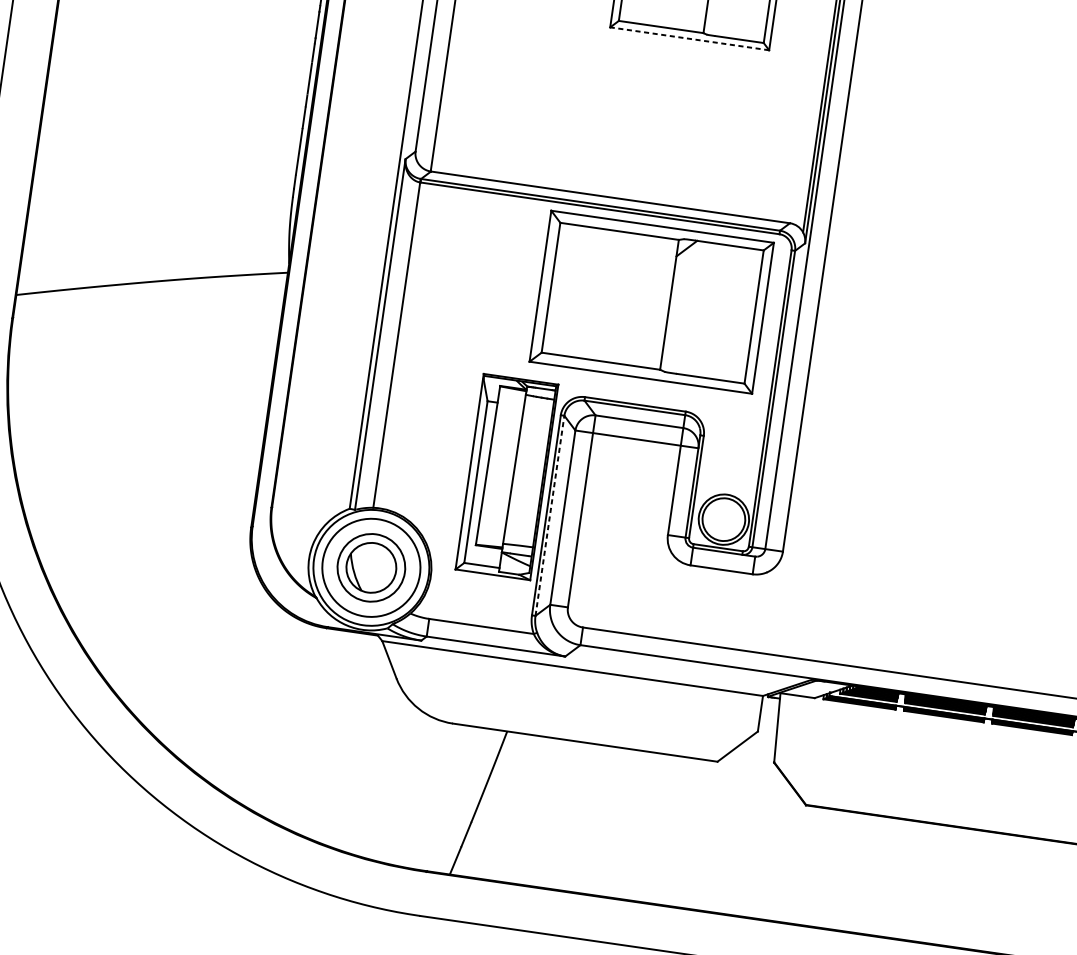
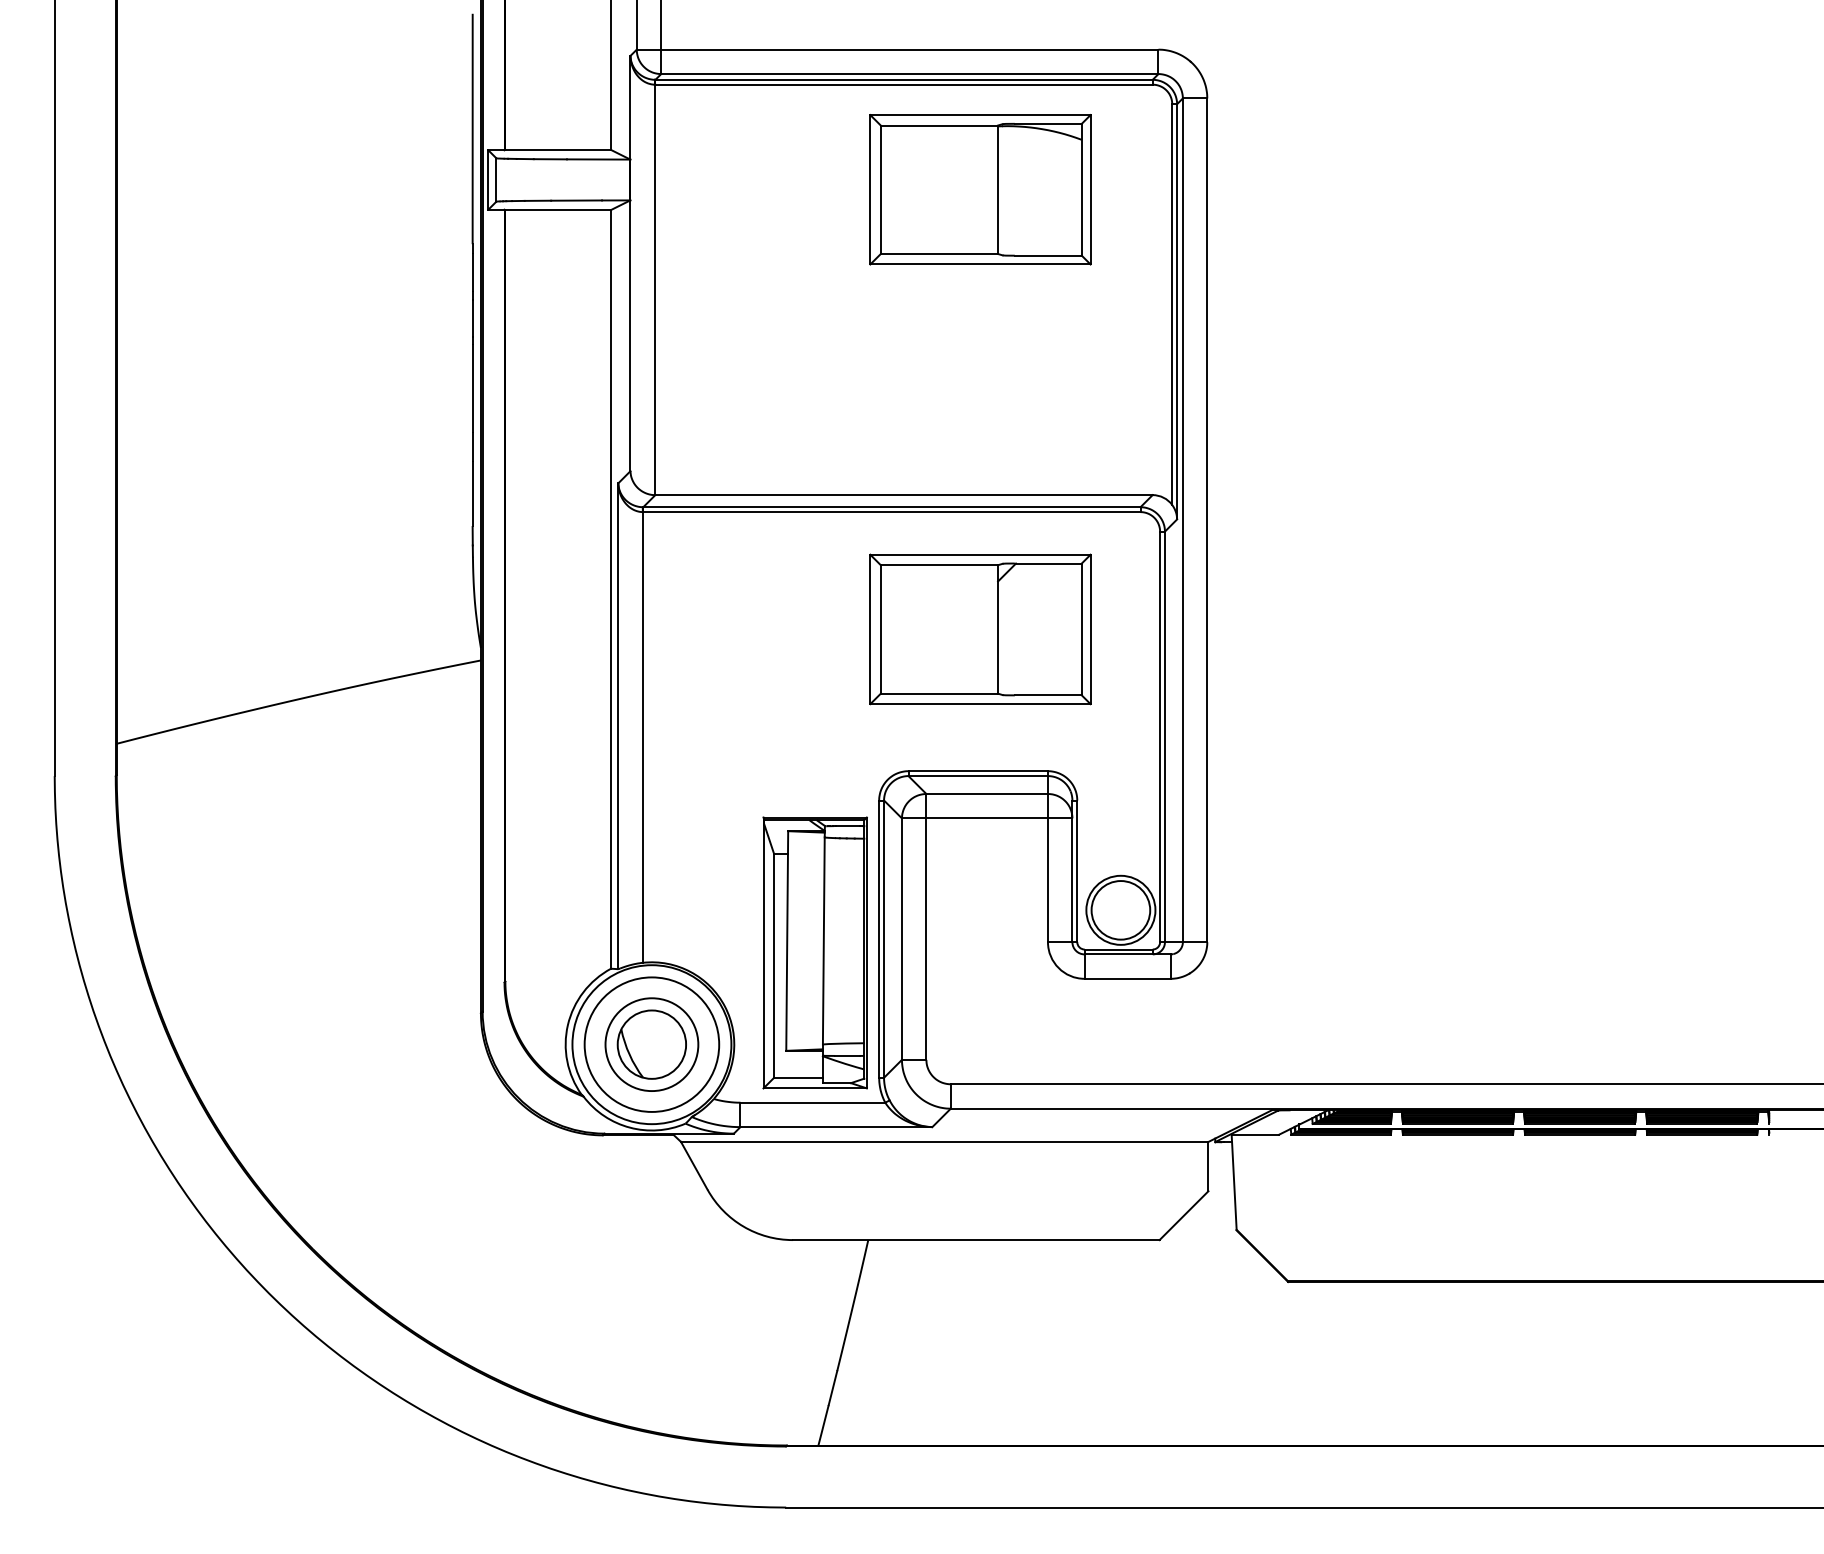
line: (689, 38) -> (979, 264), dashed -> solid
part: (651, 302) -> (980, 629), size x0.71
part: (506, 476) -> (814, 952), moved
line: (550, 516) -> (884, 939), dashed -> solid

